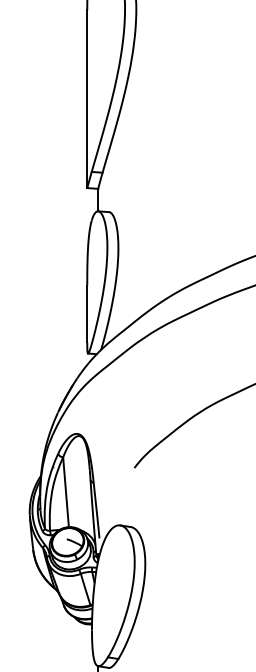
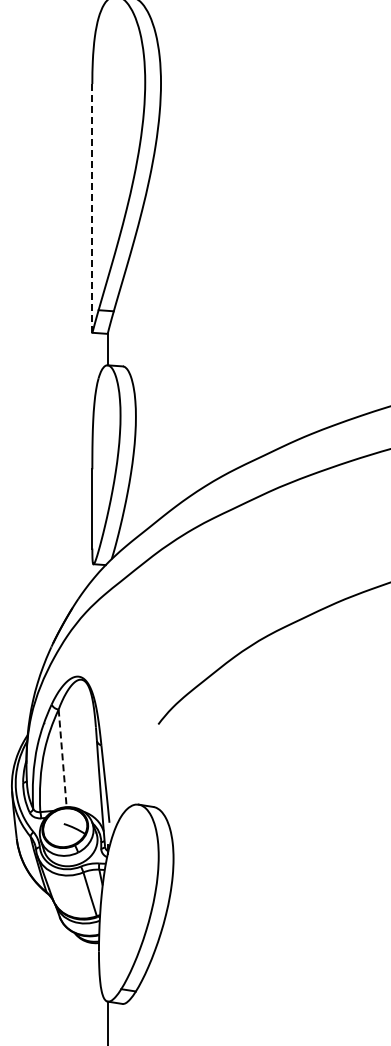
line: (87, 98) -> (92, 207), solid -> dashed
line: (65, 492) -> (62, 758), solid -> dashed

